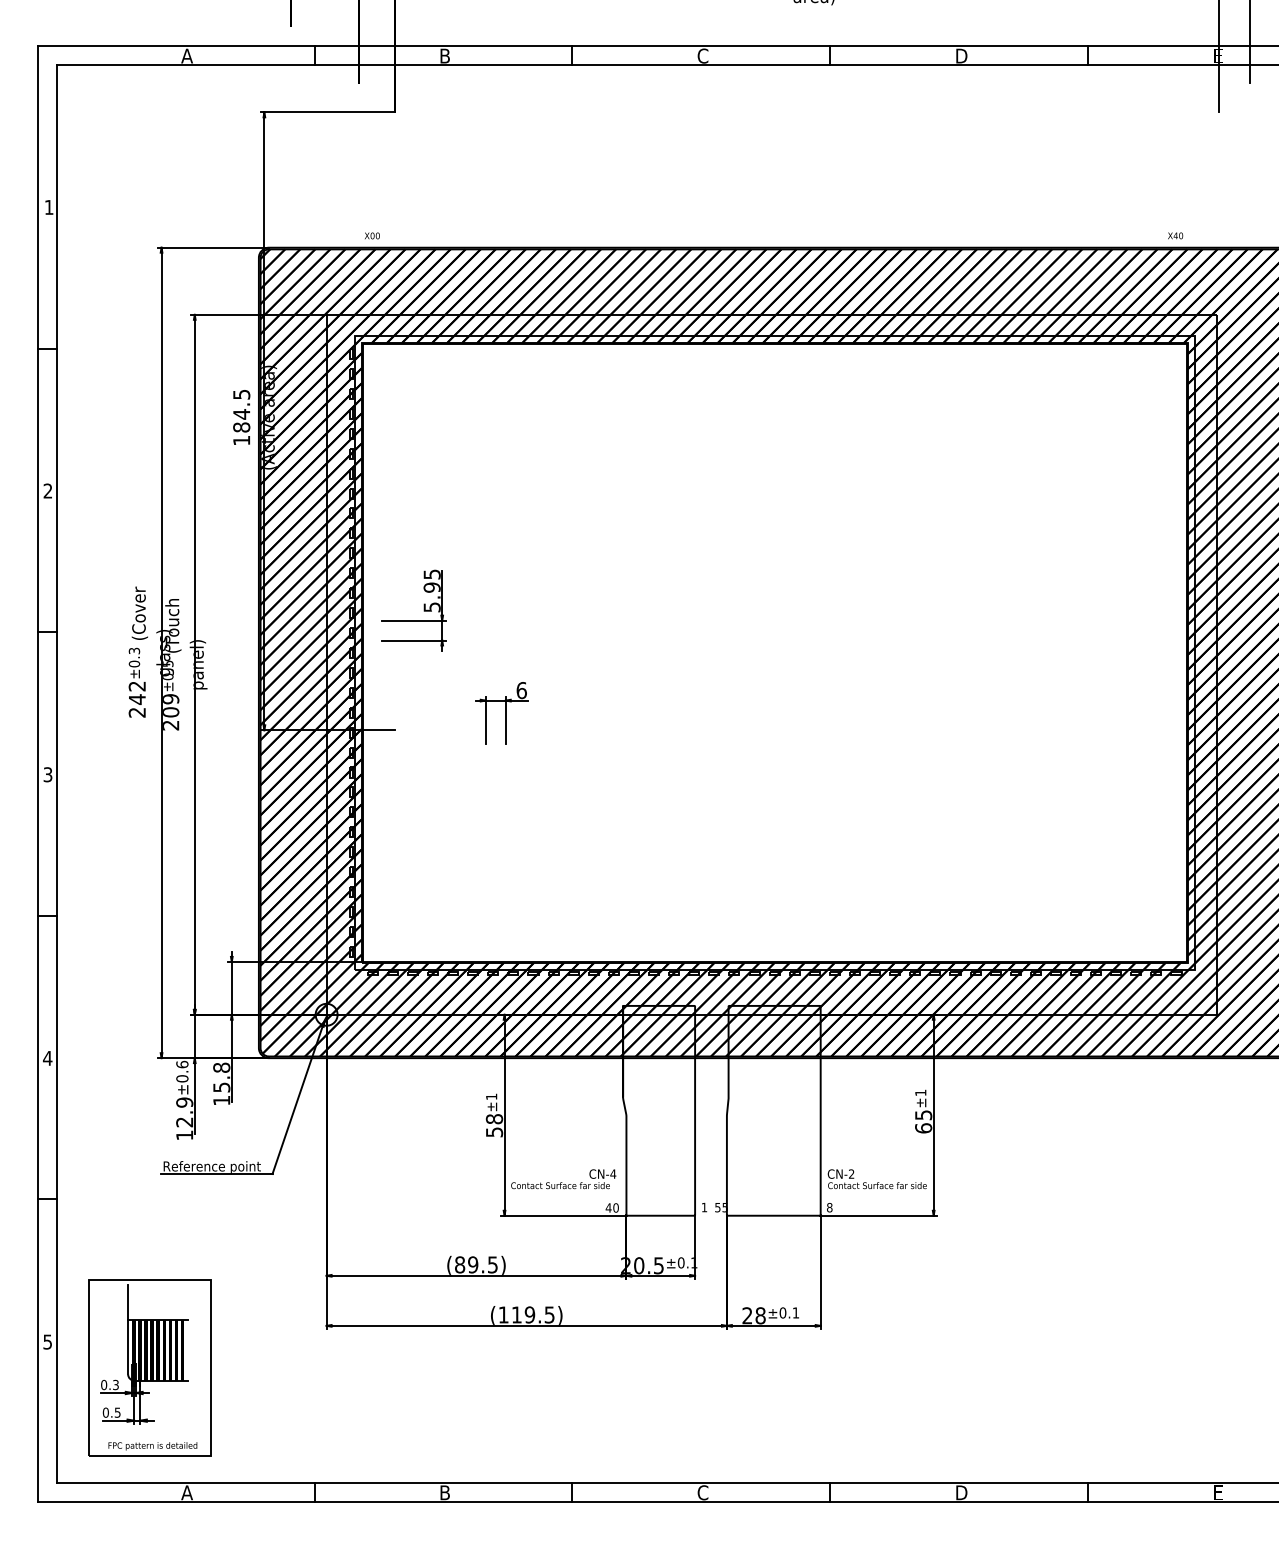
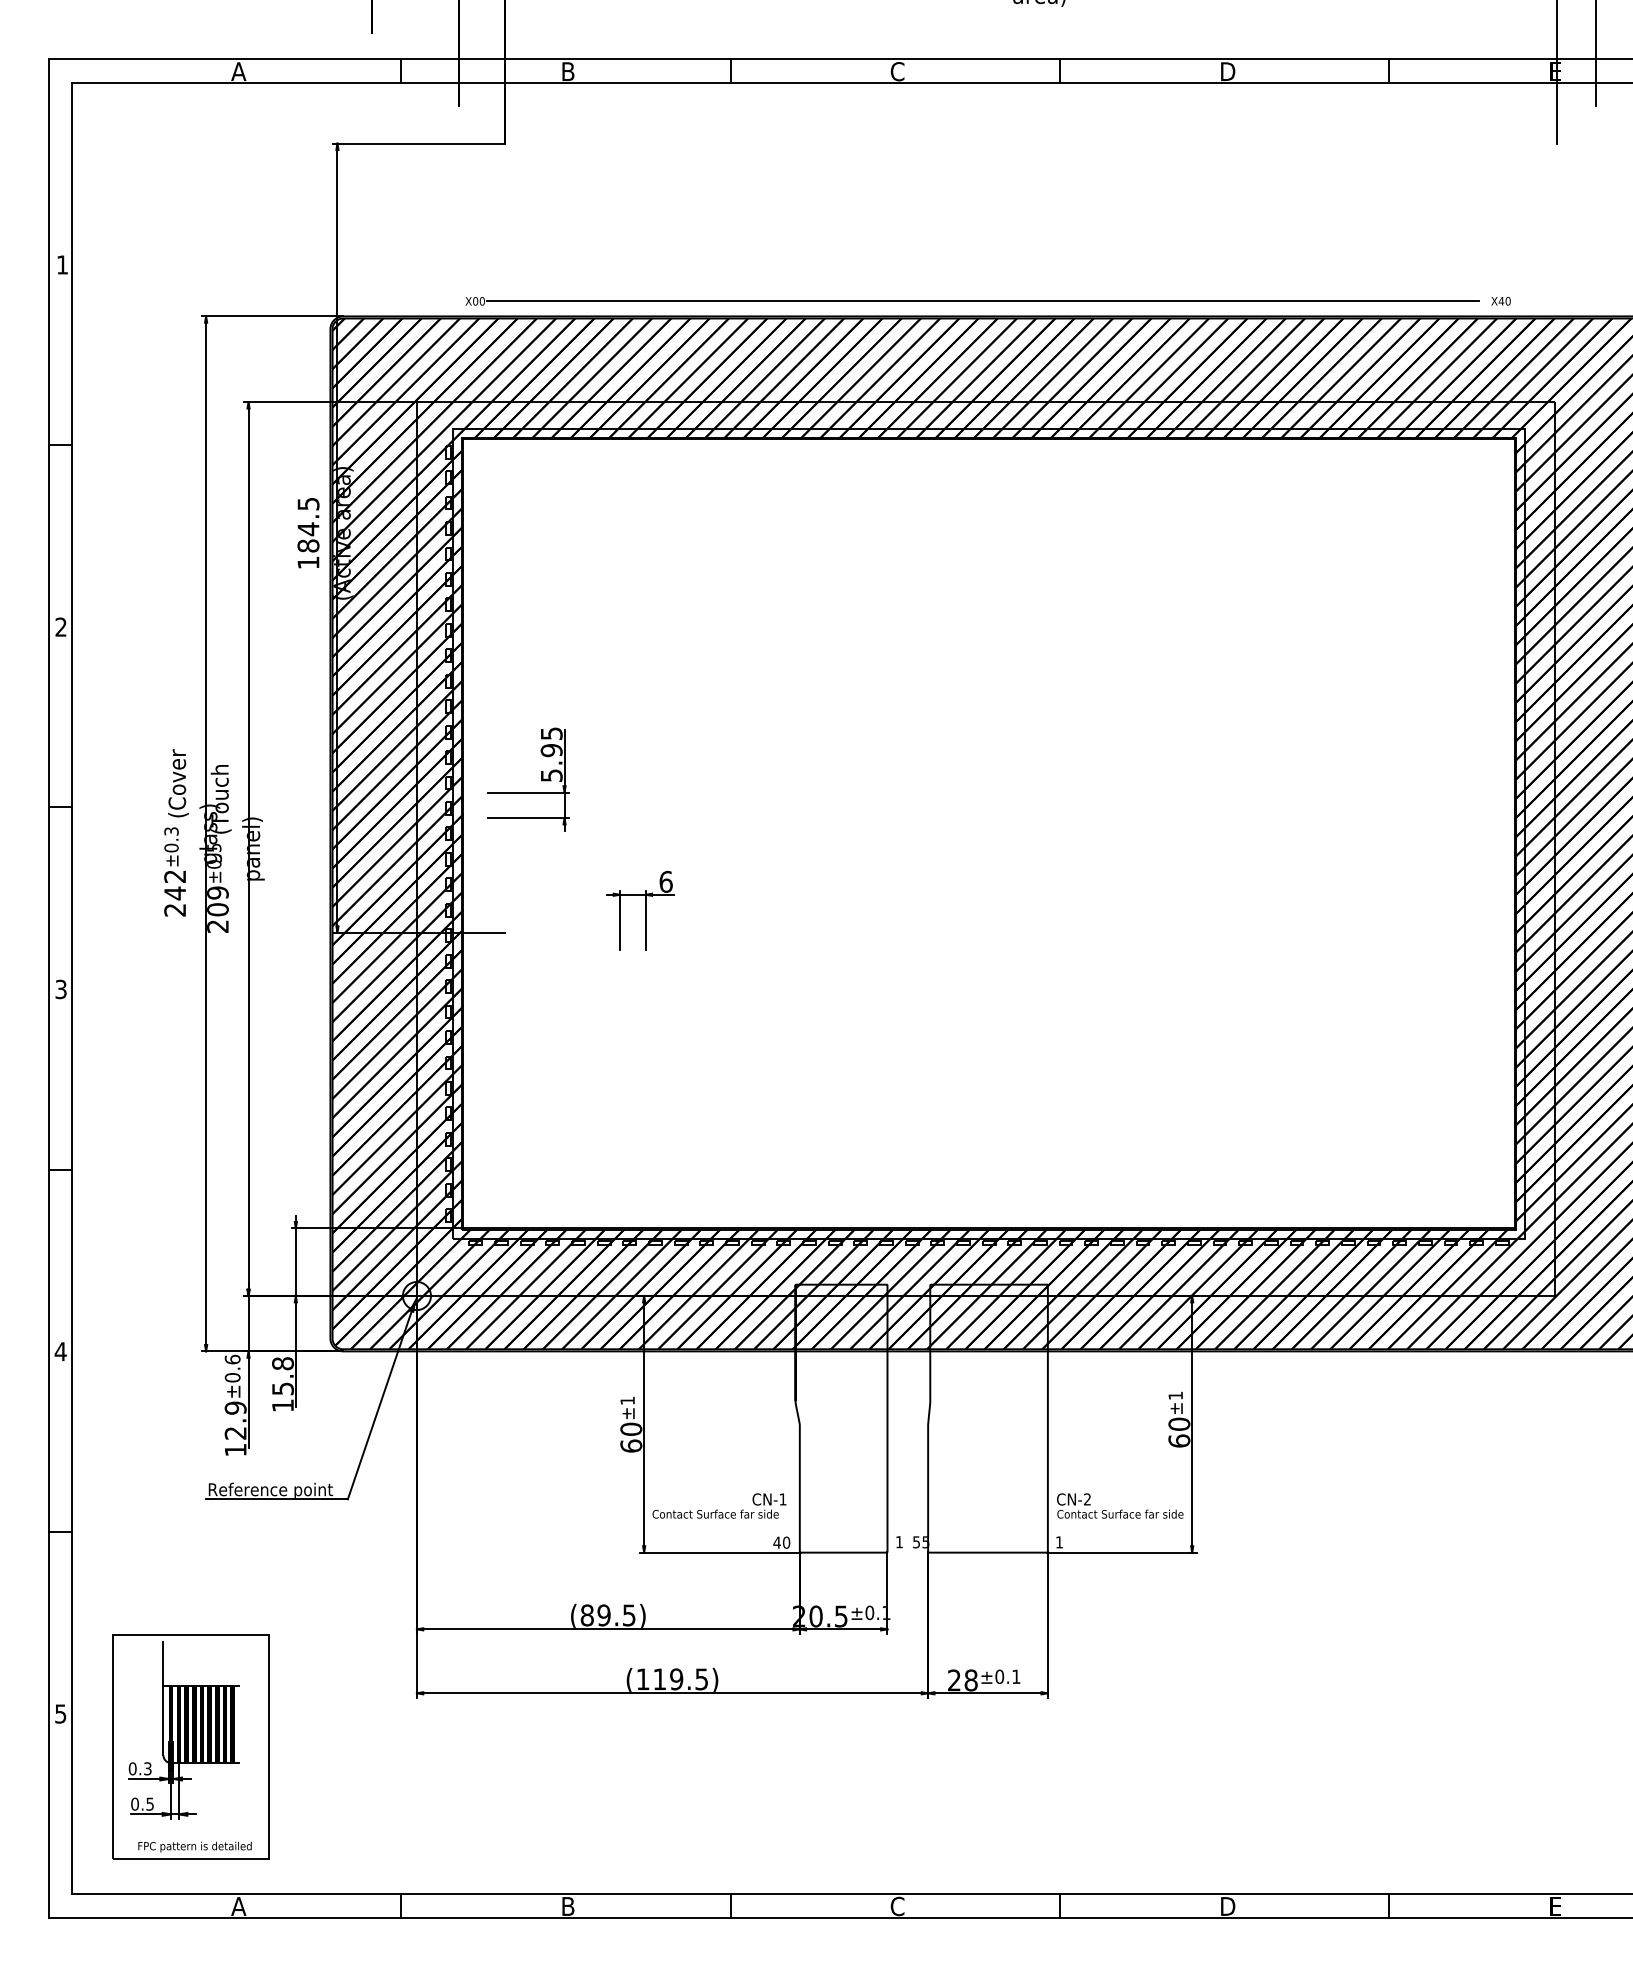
line: (769, 235) -> (982, 300), added
text: (923, 1115) -> (1179, 1424), 65 -> 60
text: (494, 1125) -> (631, 1437), 58 -> 60
text: (613, 1173) -> (783, 1498), CN-4 -> CN-1
text: (829, 1207) -> (1059, 1542), 8 -> 1

